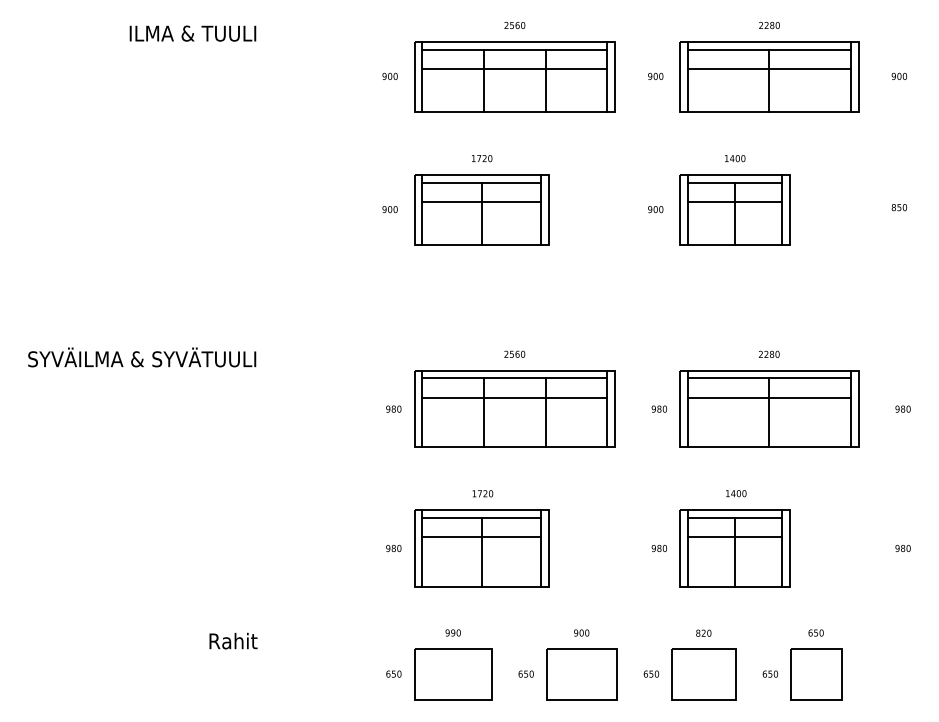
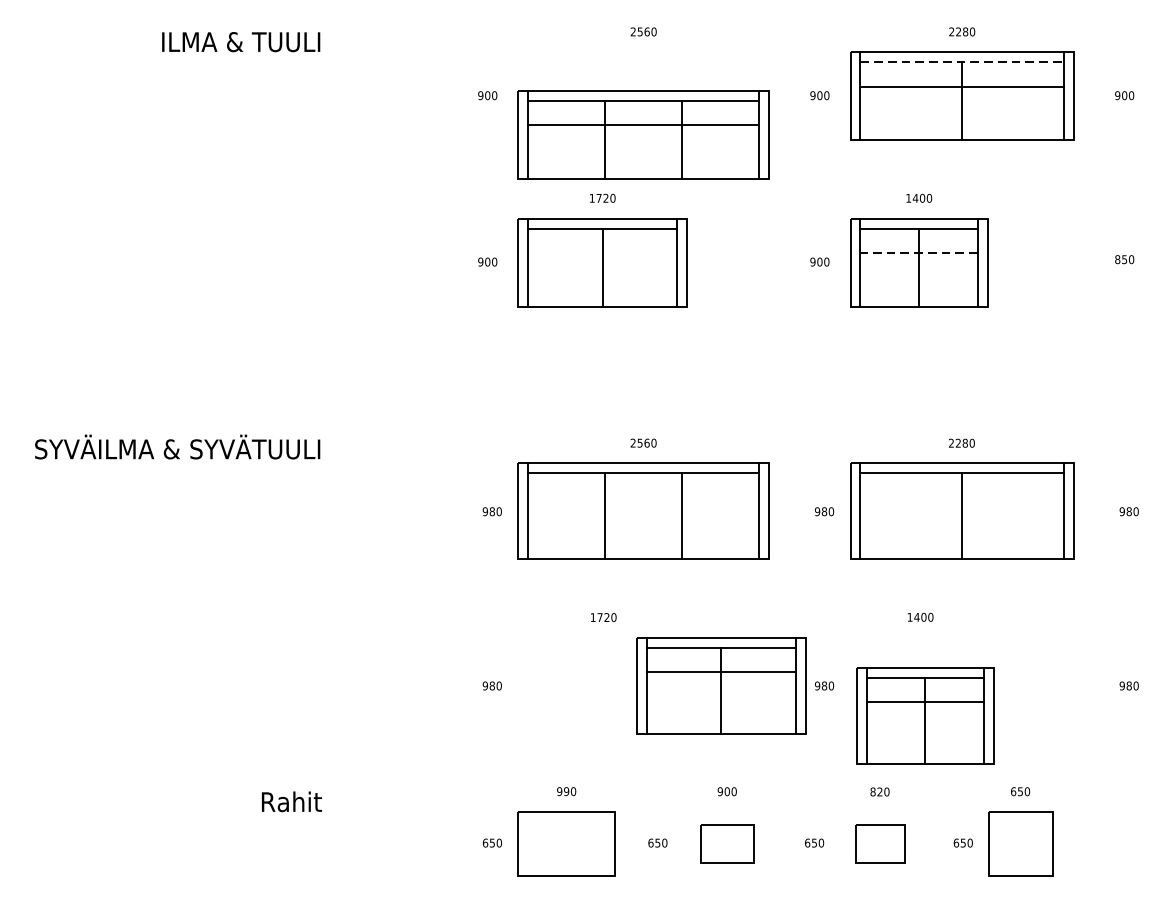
line: (769, 49) -> (962, 61), solid -> dashed
part: (514, 76) -> (643, 134), moved
line: (481, 202) -> (602, 253), removed
line: (735, 202) -> (919, 253), solid -> dashed
line: (514, 397) -> (643, 497), removed
line: (769, 397) -> (962, 497), removed
part: (481, 548) -> (720, 685), moved
part: (734, 548) -> (924, 716), moved
part: (581, 674) -> (727, 843), size x0.6
part: (703, 674) -> (879, 843), size x0.6

